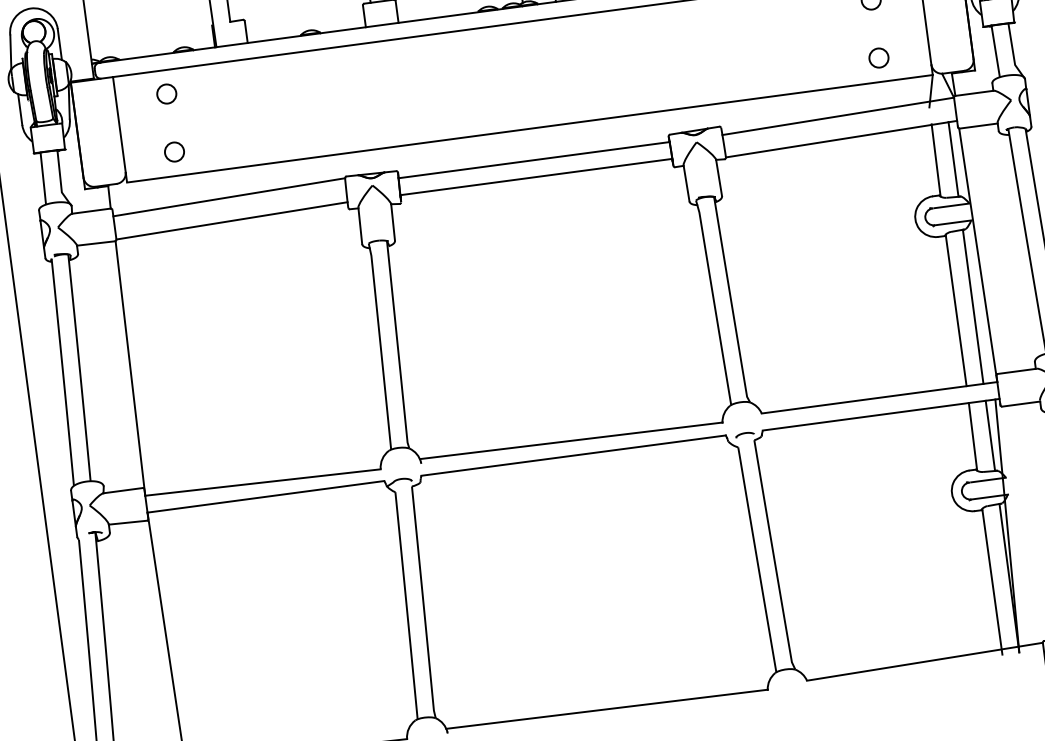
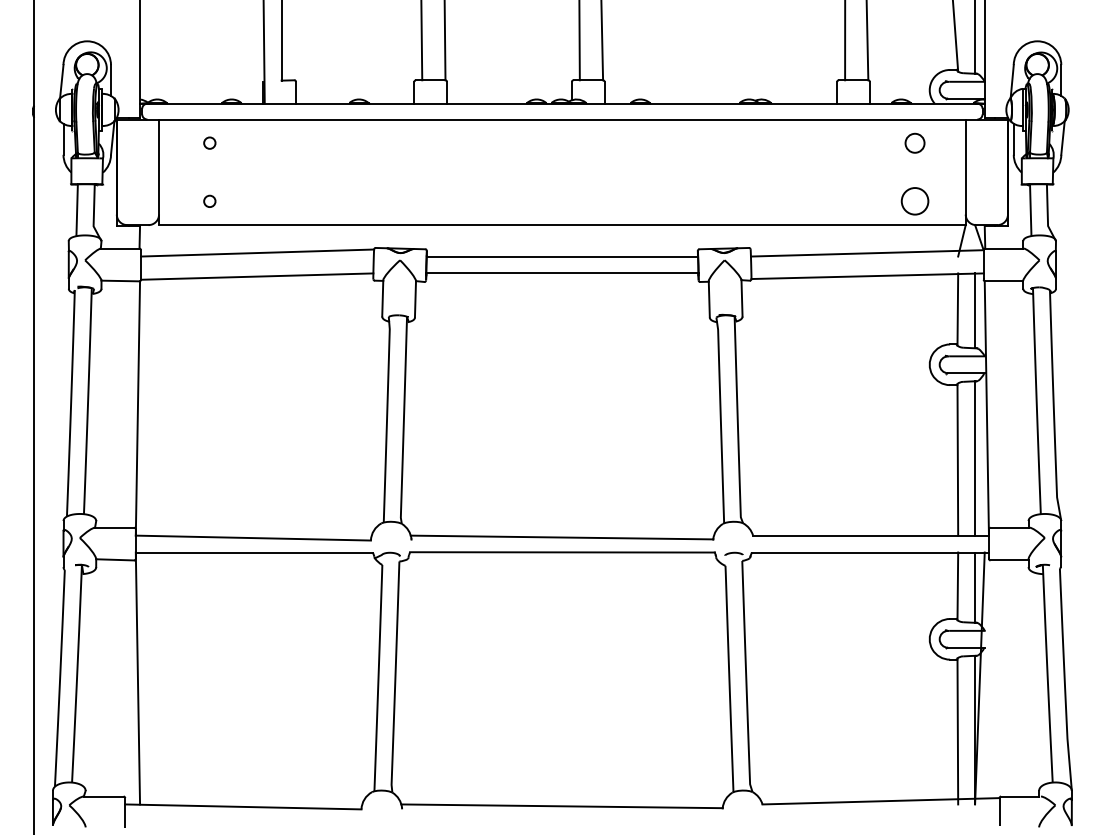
circle: (878, 58) -> (914, 201), size x1.4
circle: (166, 93) -> (209, 142), size x0.6
circle: (174, 152) -> (209, 201), size x0.6

